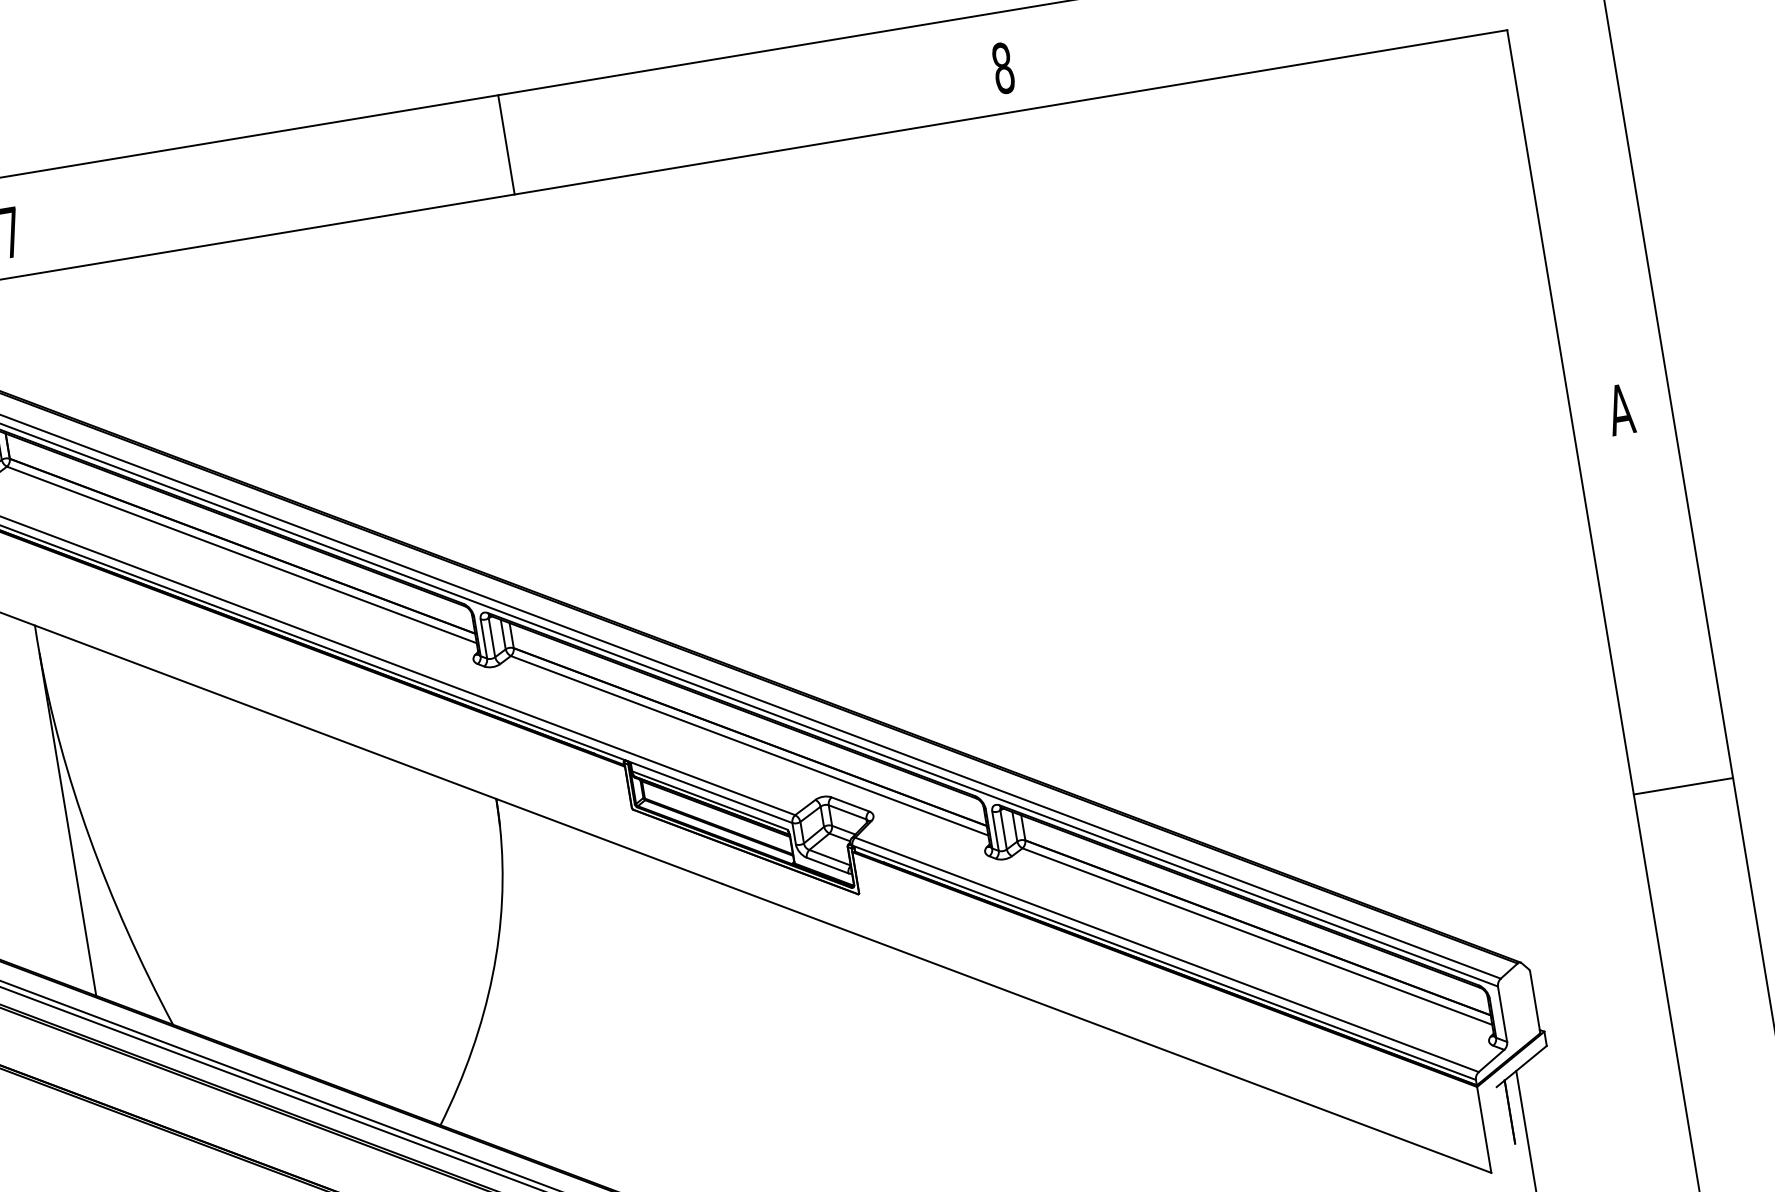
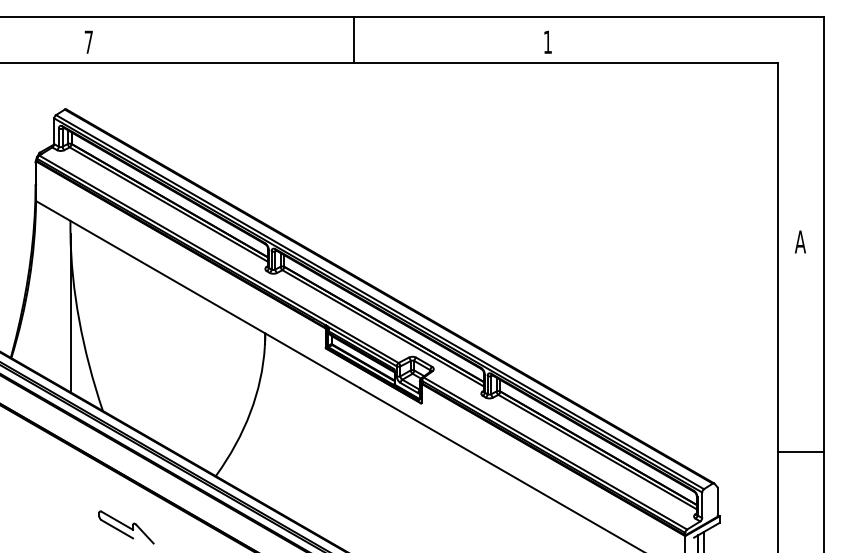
text: (1002, 68) -> (547, 42), 8 -> 1
line: (506, 144) -> (353, 39), moved
line: (1683, 787) -> (800, 452), moved

